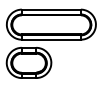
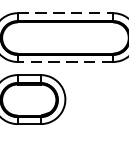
line: (51, 9) -> (65, 13), solid -> dashed
line: (51, 39) -> (65, 61), solid -> dashed

